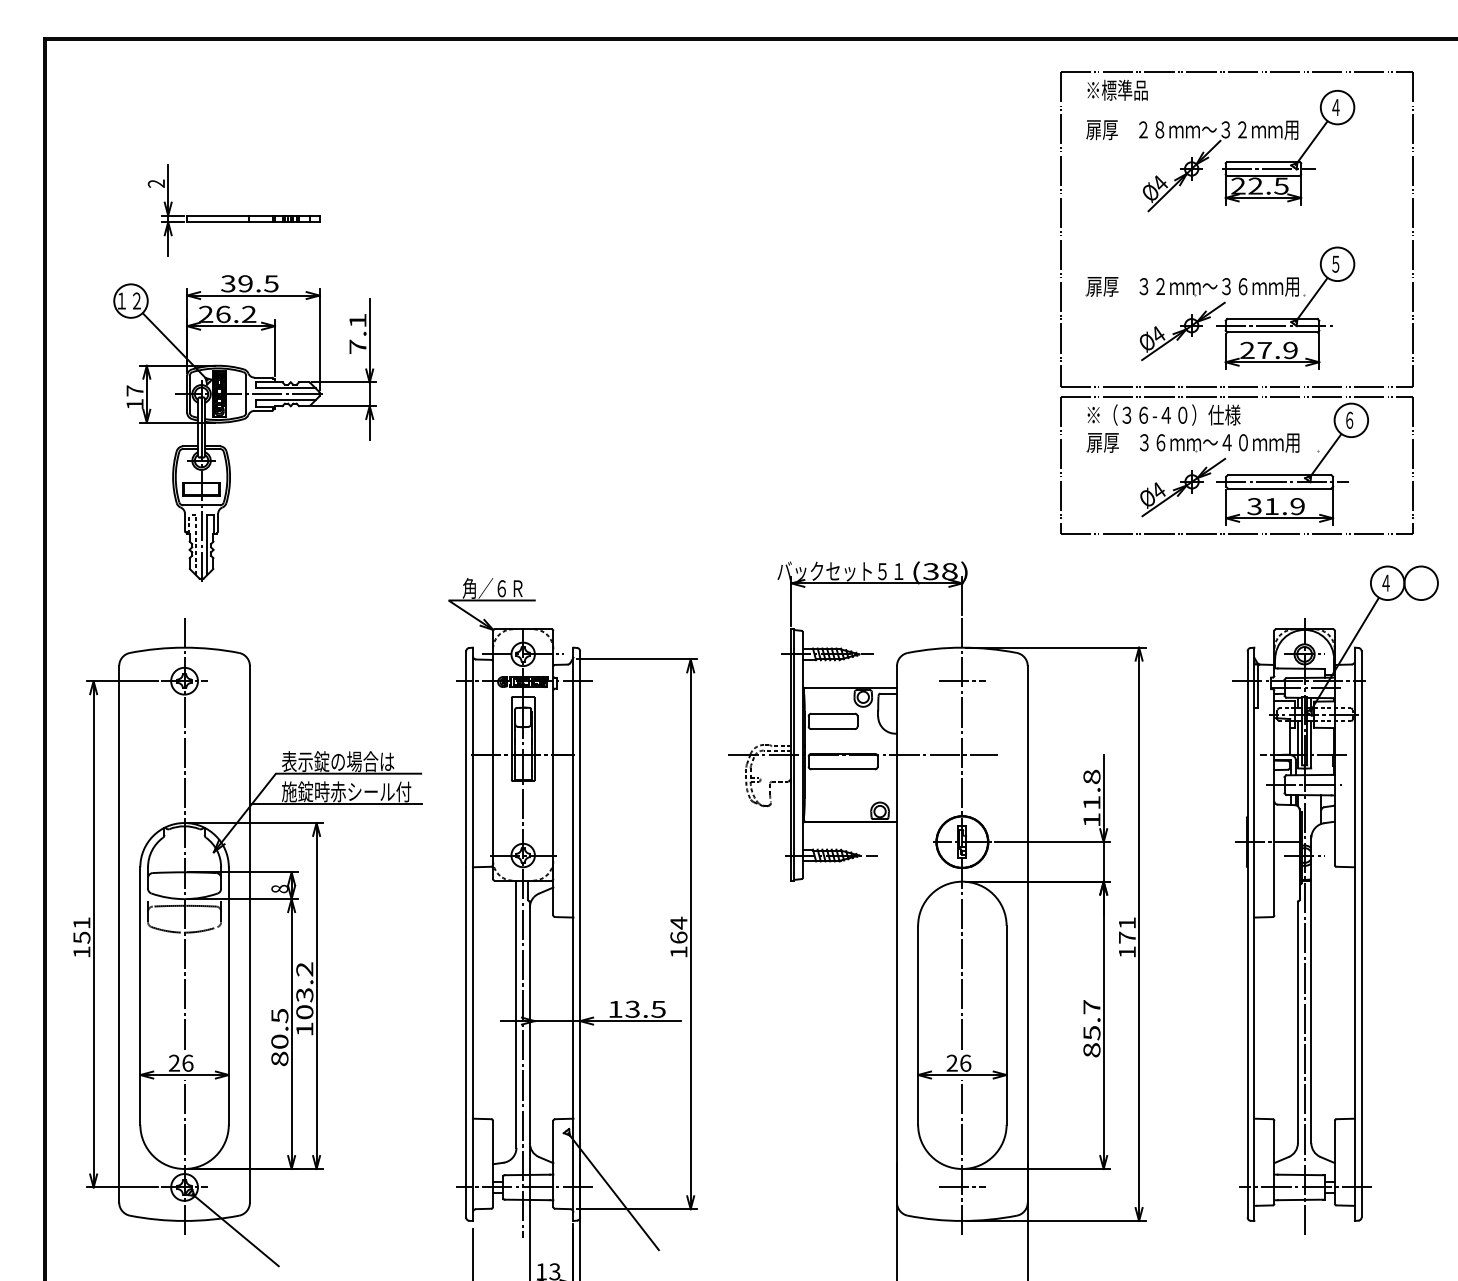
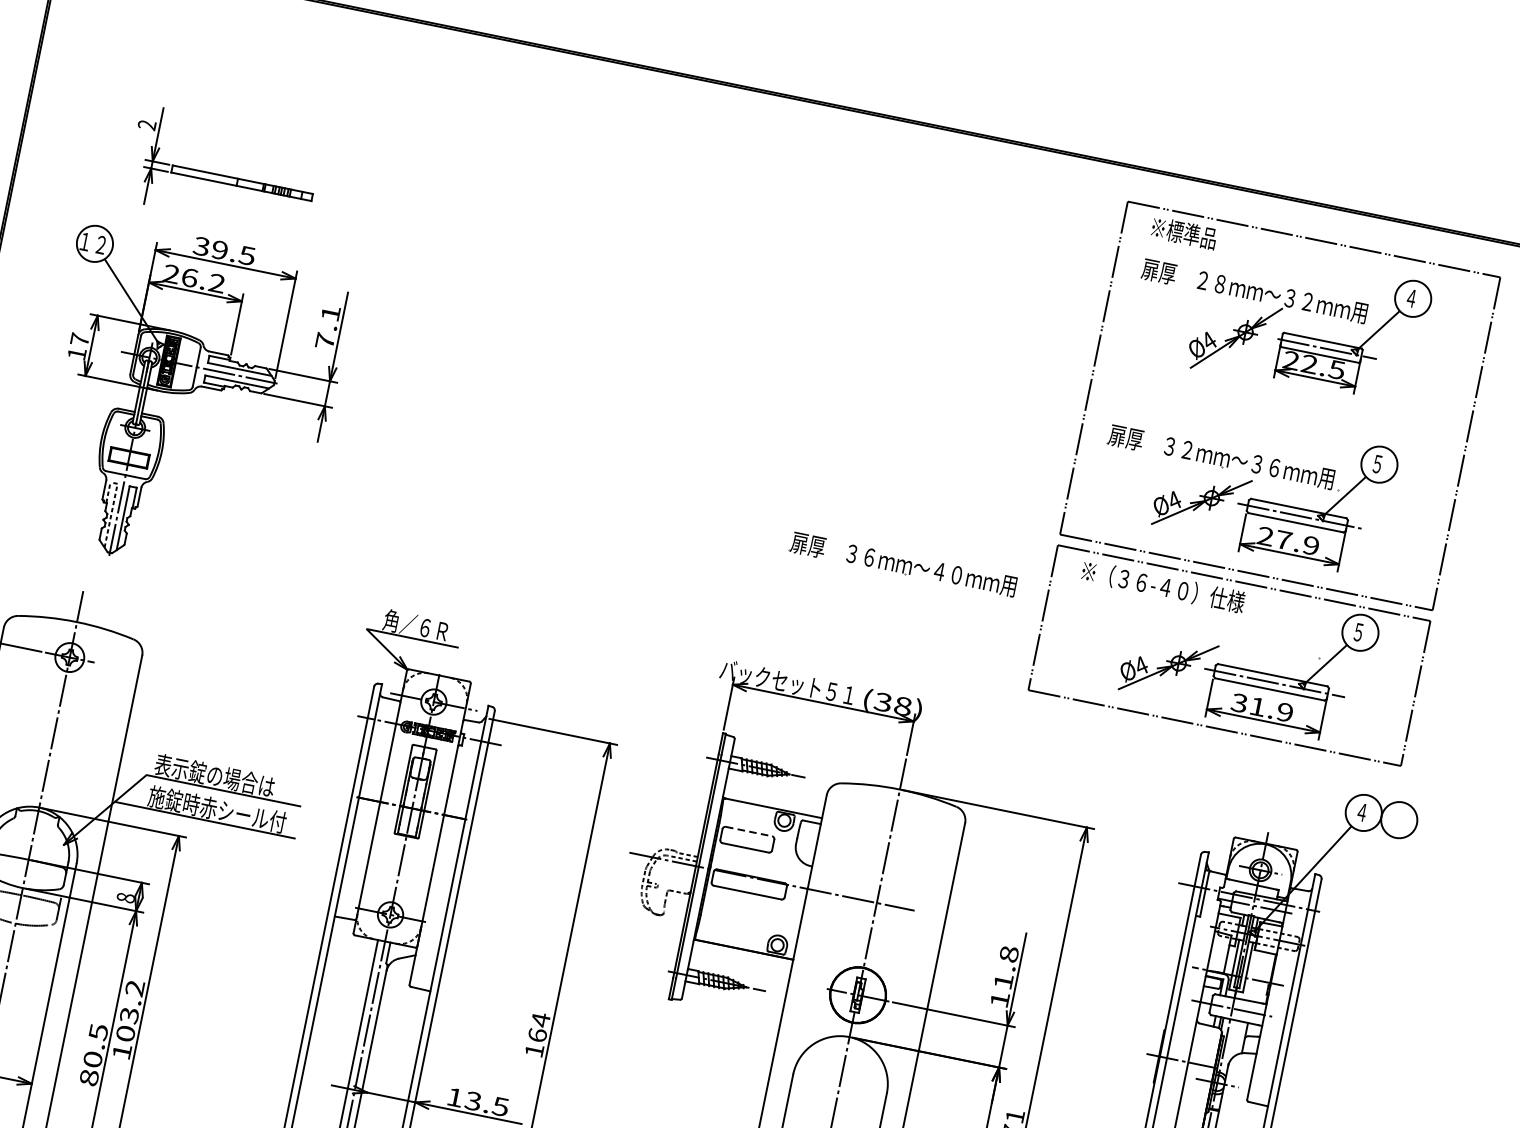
text: (1349, 419) -> (1358, 631), ６ -> ５
part: (1192, 442) -> (902, 564), moved
line: (961, 681) -> (891, 825), removed
line: (833, 713) -> (749, 831), solid -> dashed

